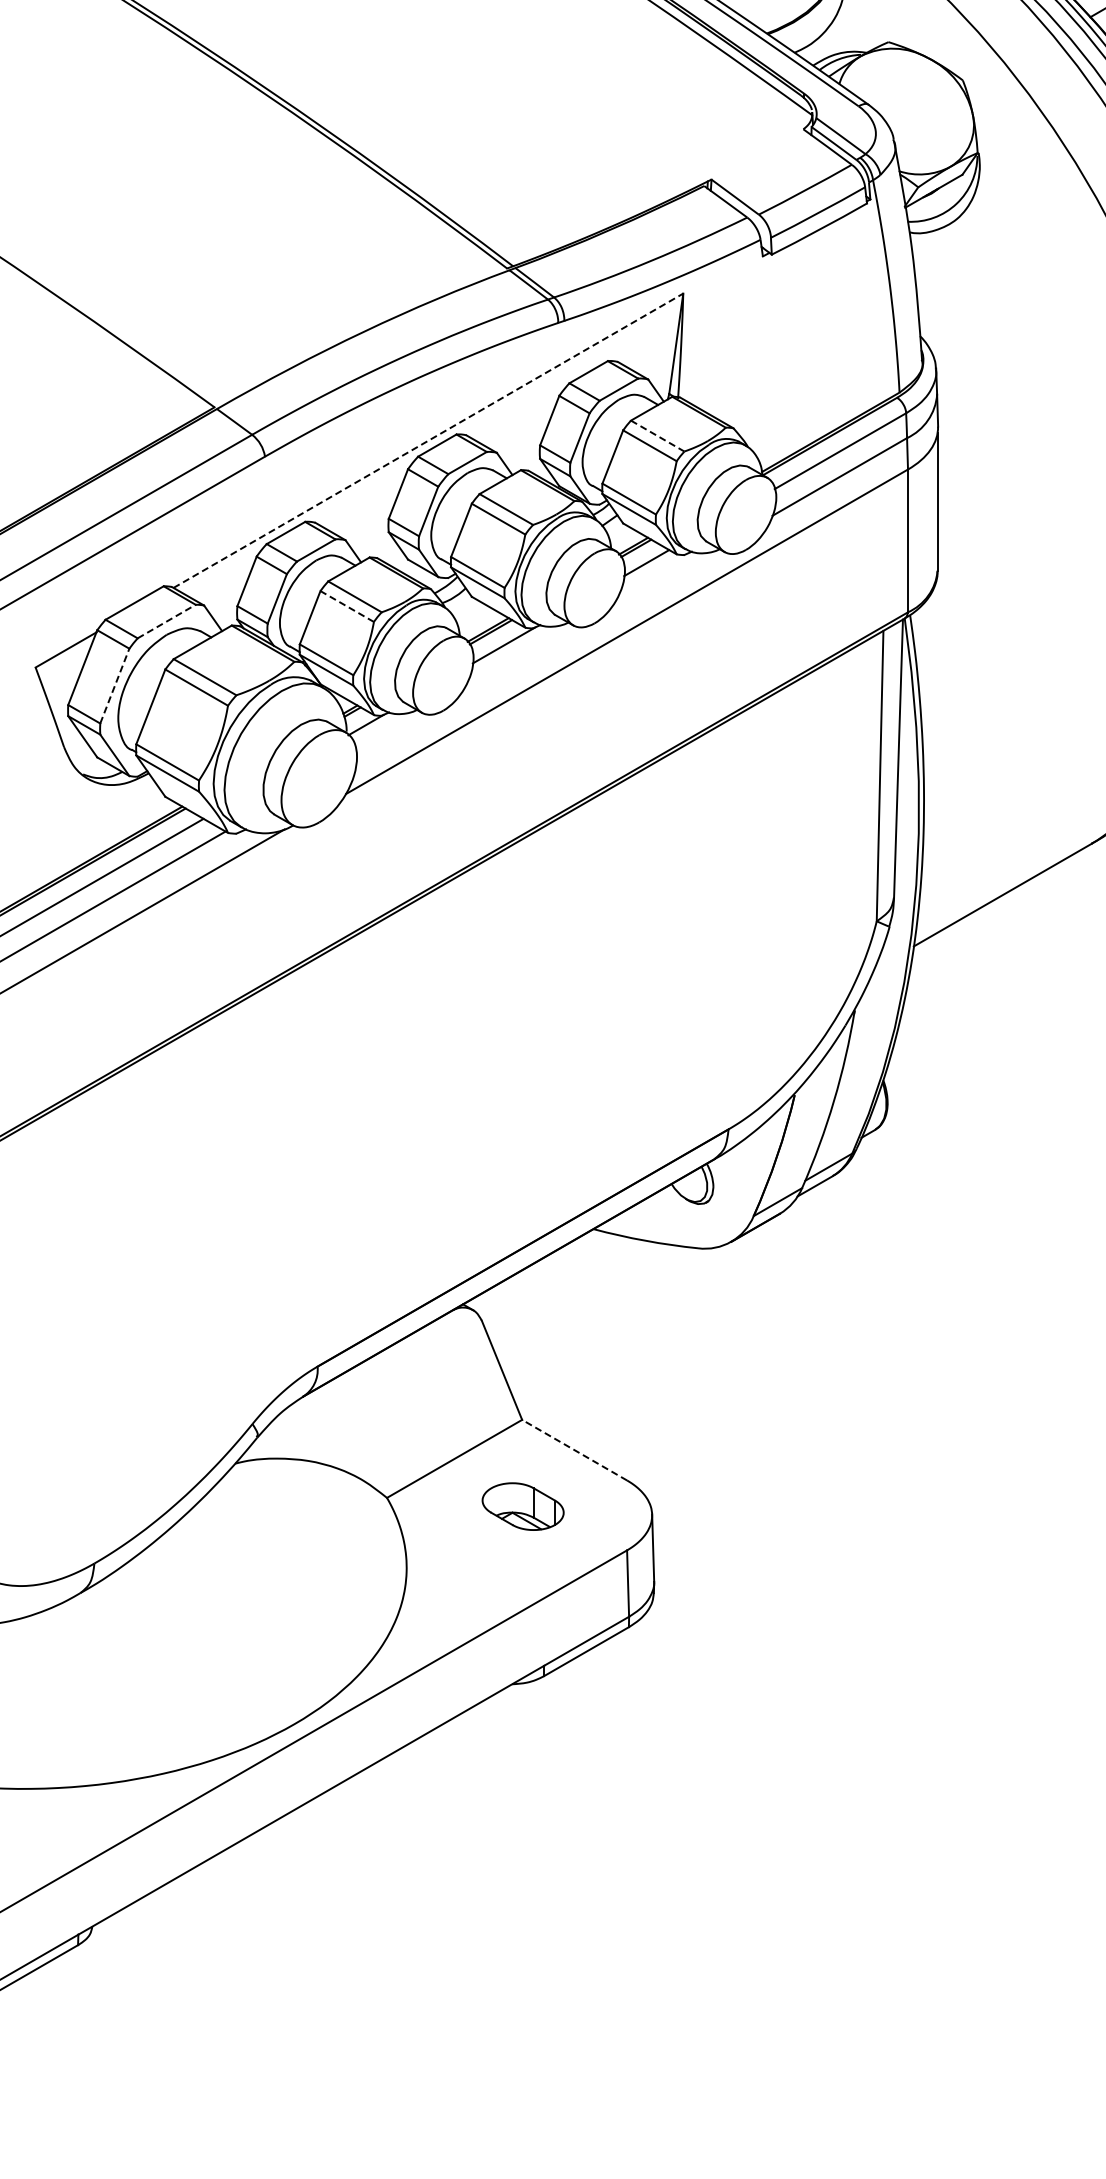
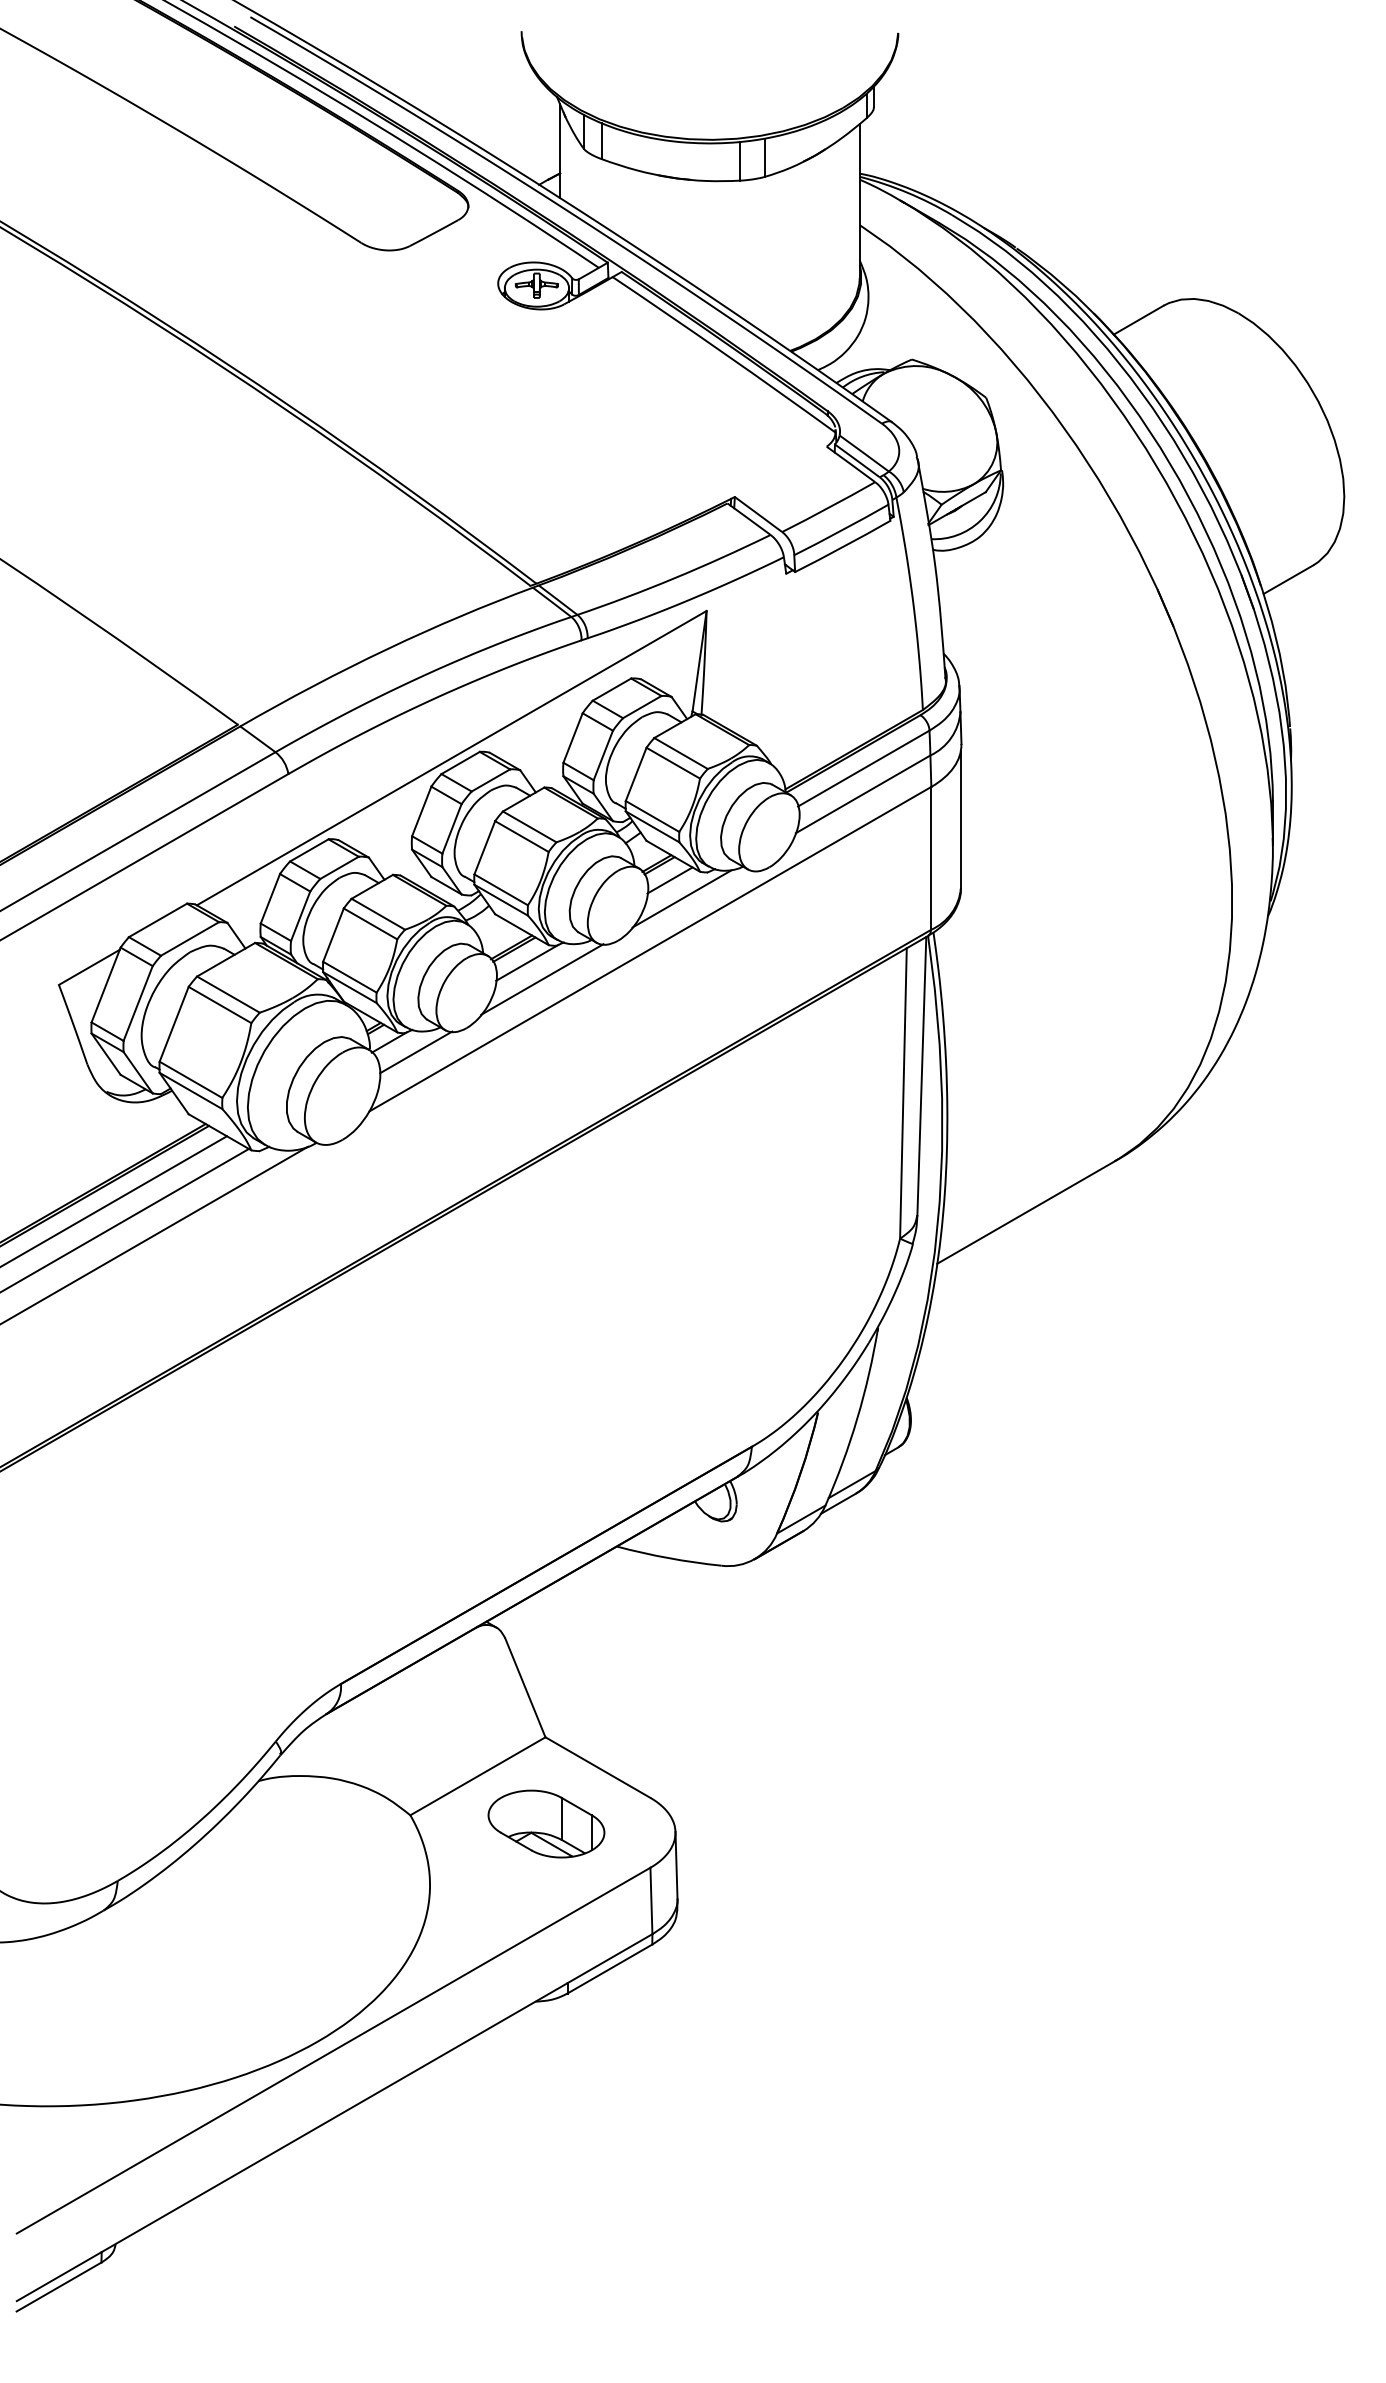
line: (658, 436) -> (681, 753), dashed -> solid
line: (429, 440) -> (452, 757), dashed -> solid
line: (658, 581) -> (681, 898), added
line: (347, 606) -> (370, 923), dashed -> solid
line: (167, 621) -> (190, 938), dashed -> solid
line: (519, 662) -> (542, 979), added
line: (115, 686) -> (138, 1003), dashed -> solid
line: (393, 735) -> (416, 1052), added
line: (574, 1450) -> (597, 1767), dashed -> solid
part: (523, 1506) -> (546, 1823), size x1.43

